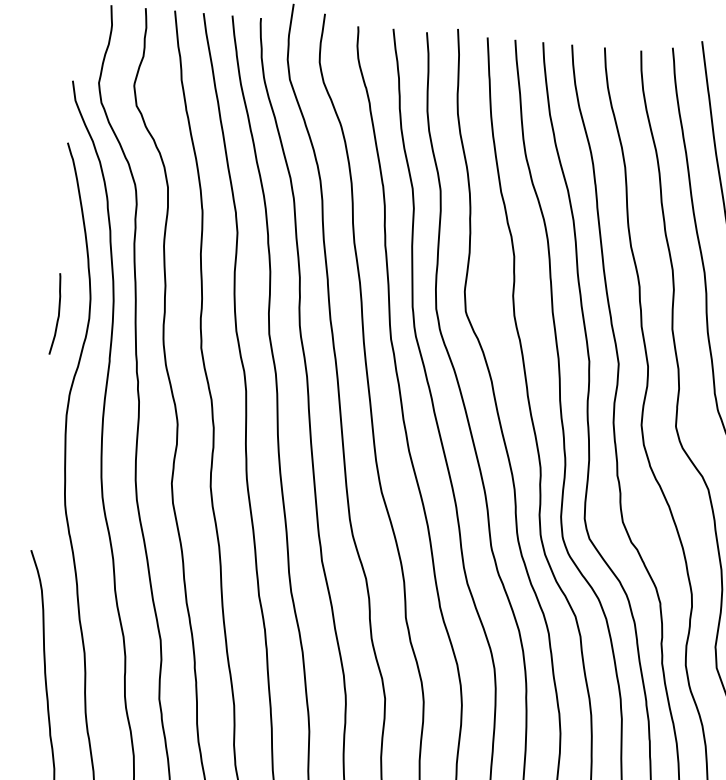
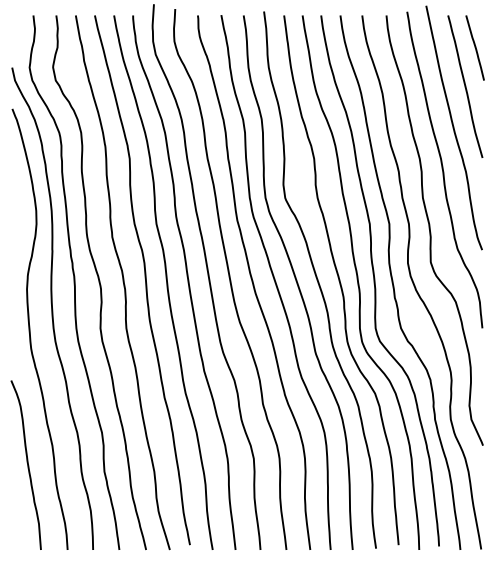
curve: (57, 313) -> (15, 222), removed

